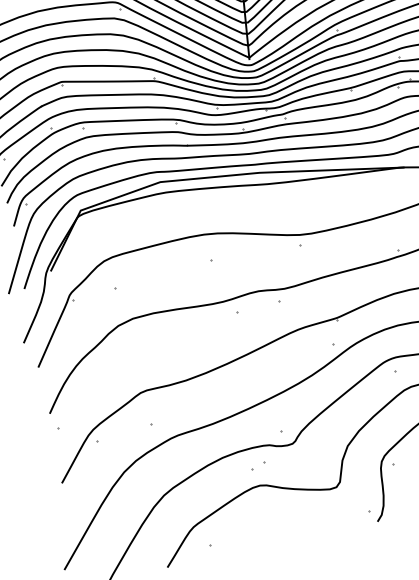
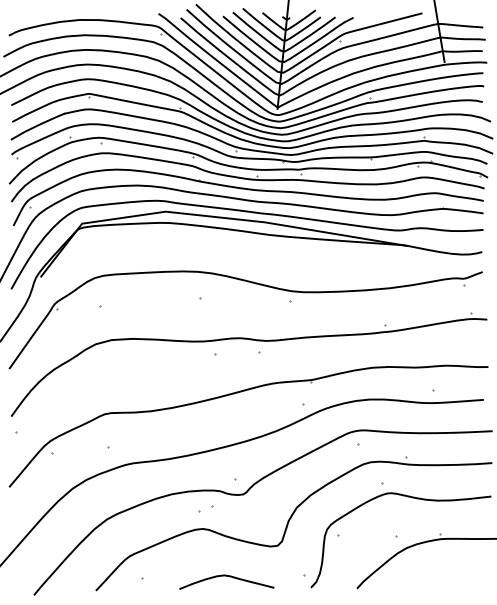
curve: (292, 527) -> (226, 576), added

